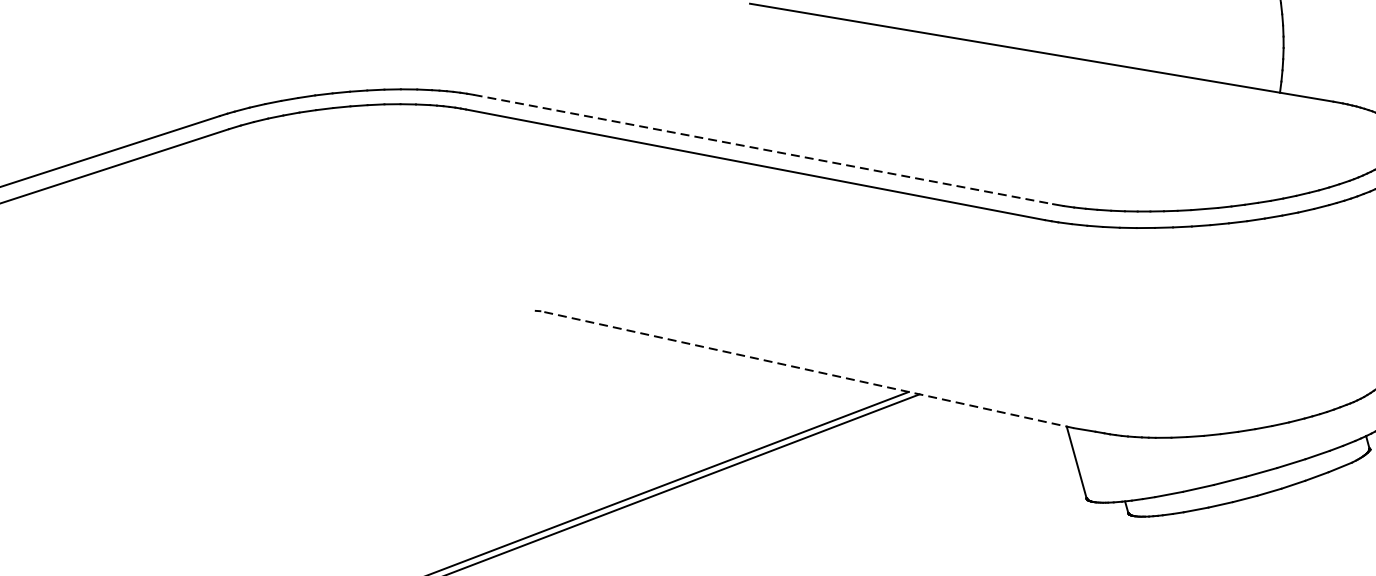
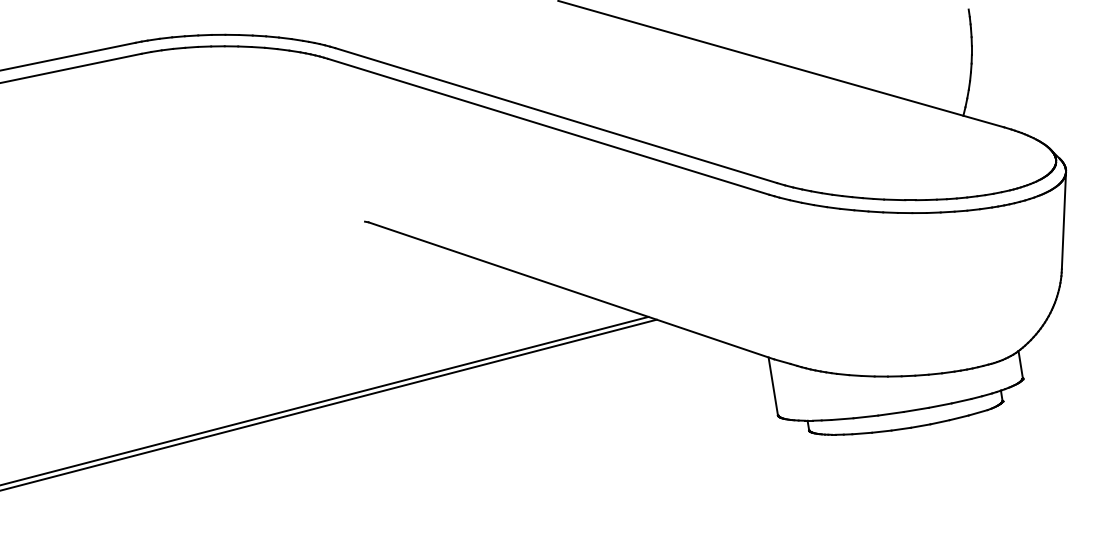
line: (763, 149) -> (556, 115), dashed -> solid
line: (806, 369) -> (570, 290), dashed -> solid

